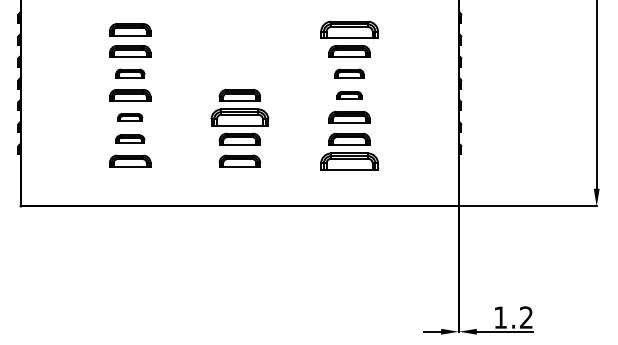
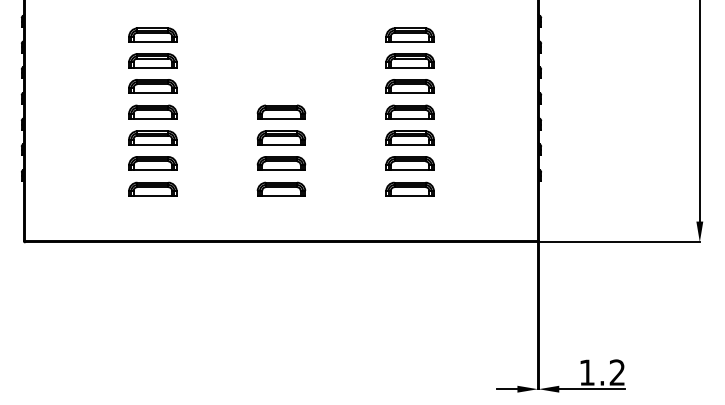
part: (349, 29) -> (409, 34), size x0.71
part: (129, 73) -> (152, 86), size x1.43
part: (349, 73) -> (409, 86), size x1.43
part: (349, 94) -> (409, 111), size x1.67
part: (129, 117) -> (152, 137), size x1.67
part: (239, 117) -> (281, 137), size x0.71
part: (129, 139) -> (152, 163), size x1.43
part: (349, 160) -> (409, 188), size x0.71

